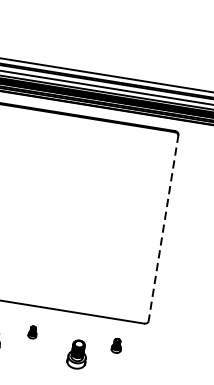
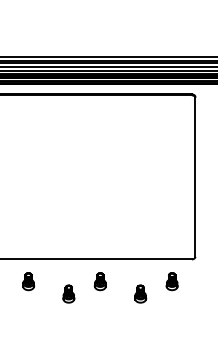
line: (163, 227) -> (195, 176), dashed -> solid
part: (32, 332) -> (99, 281), size x1.67
part: (116, 345) -> (171, 281), size x1.43
part: (77, 353) -> (140, 293), size x0.71

